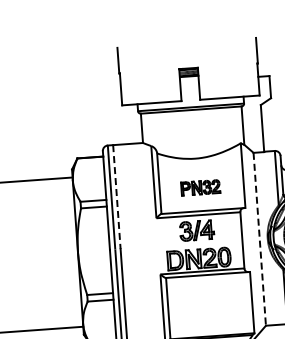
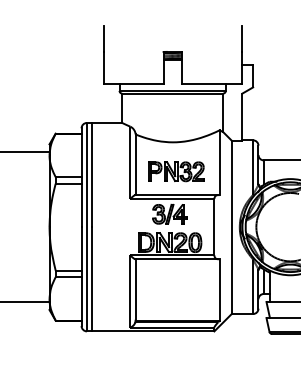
part: (200, 187) -> (176, 171), size x1.43
line: (117, 197) -> (92, 175), dashed -> solid
line: (259, 239) -> (231, 227), dashed -> solid

